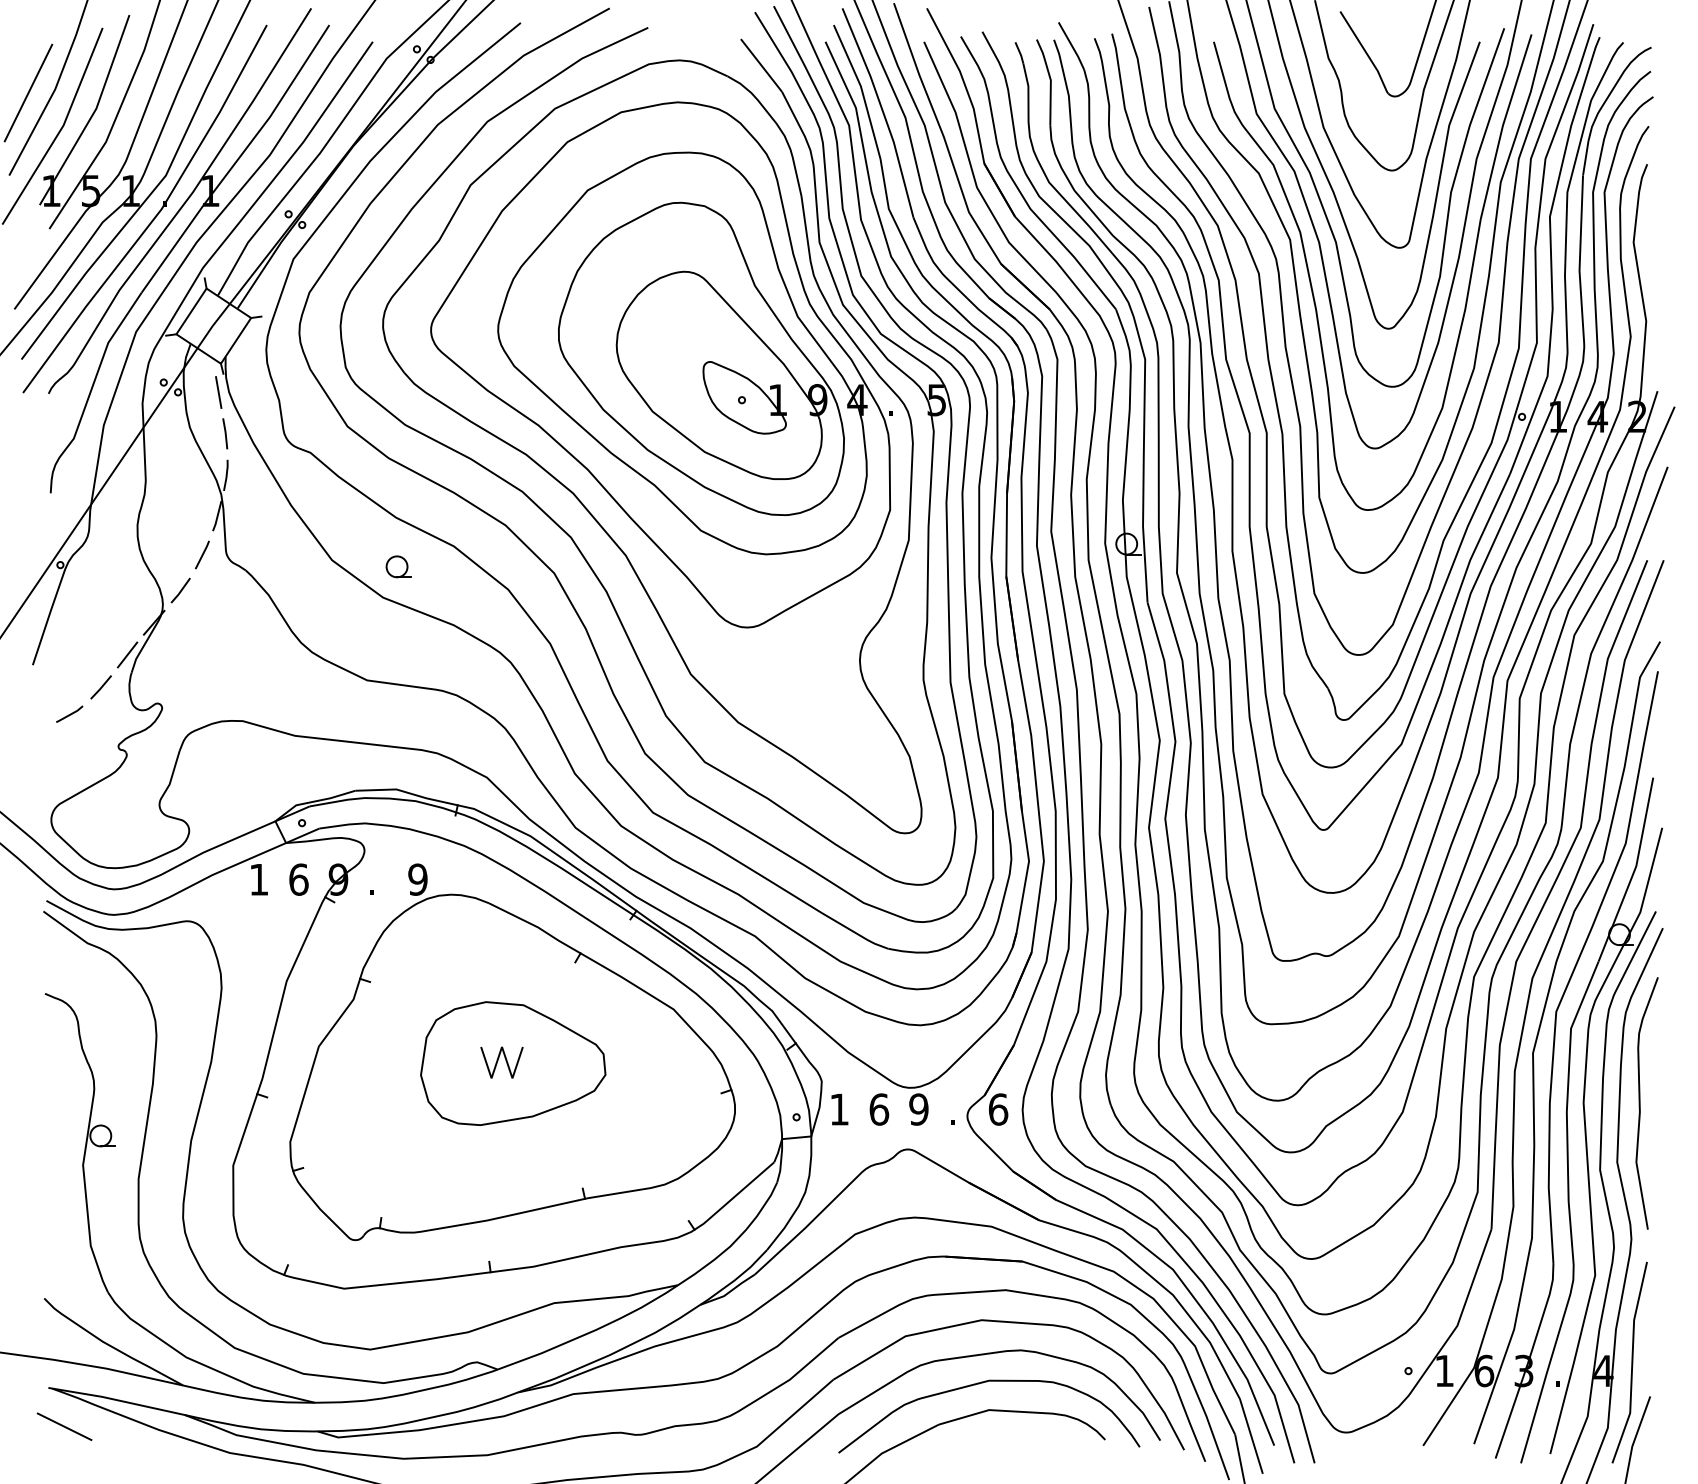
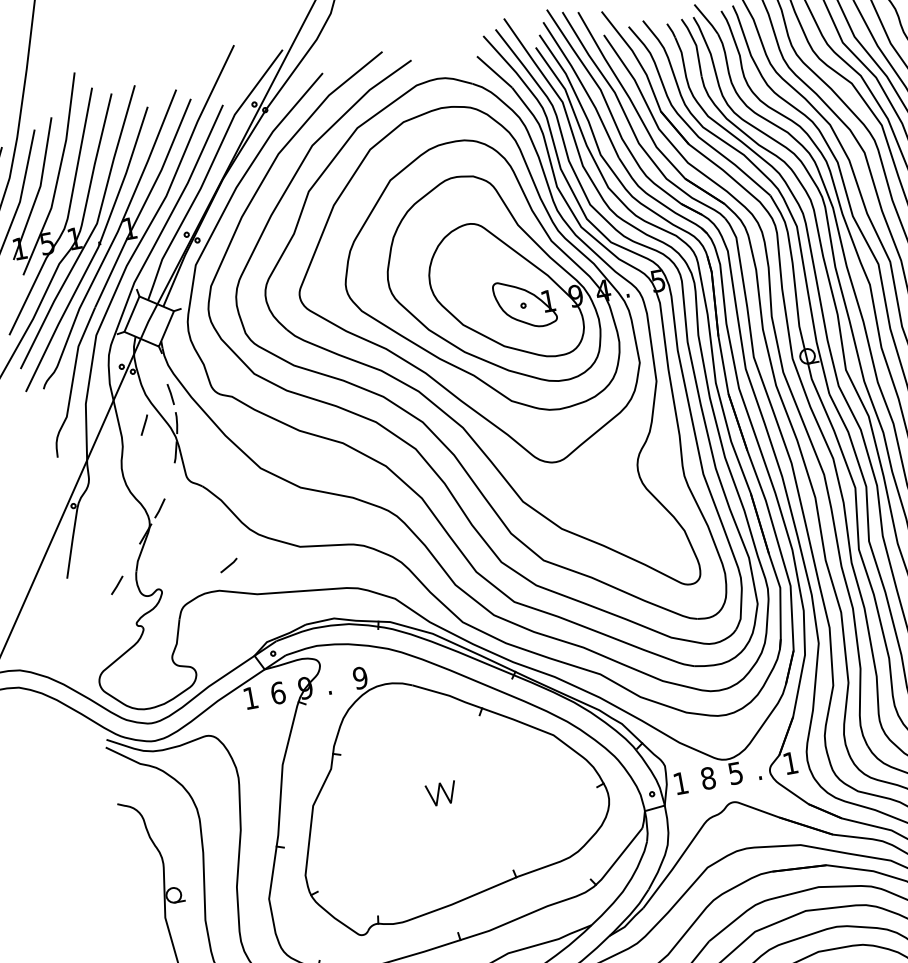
line: (218, 392) -> (160, 366), removed
line: (202, 554) -> (144, 424), moved
part: (398, 566) -> (307, 464), removed
line: (127, 654) -> (131, 559), removed
line: (70, 713) -> (229, 564), moved
part: (513, 1063) -> (449, 792), removed
text: (879, 1109) -> (708, 778), 6 -> 8
text: (918, 1109) -> (735, 773), 9 -> 5
text: (998, 1109) -> (790, 763), 6 -> 1

